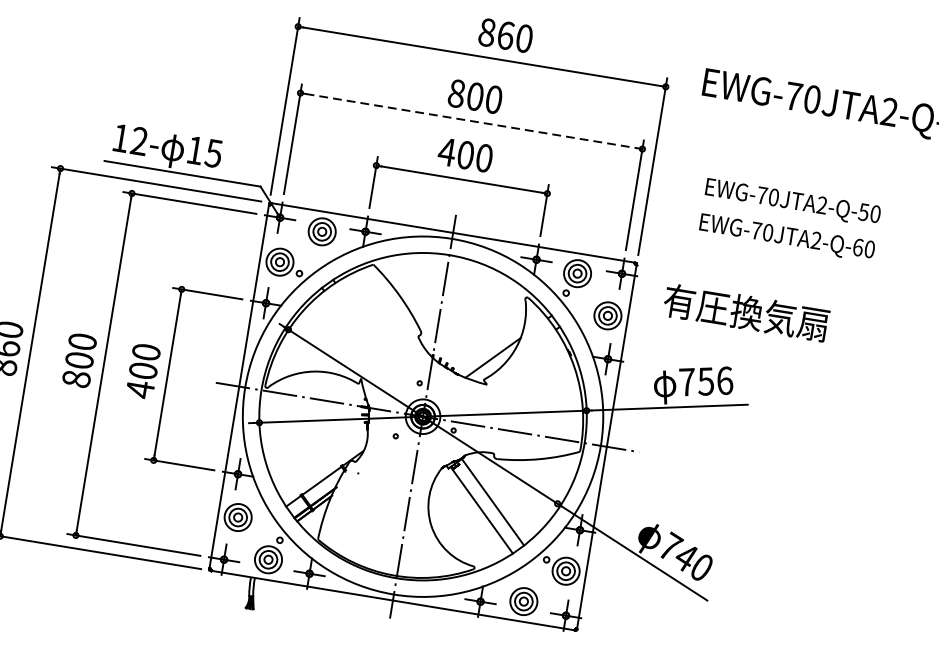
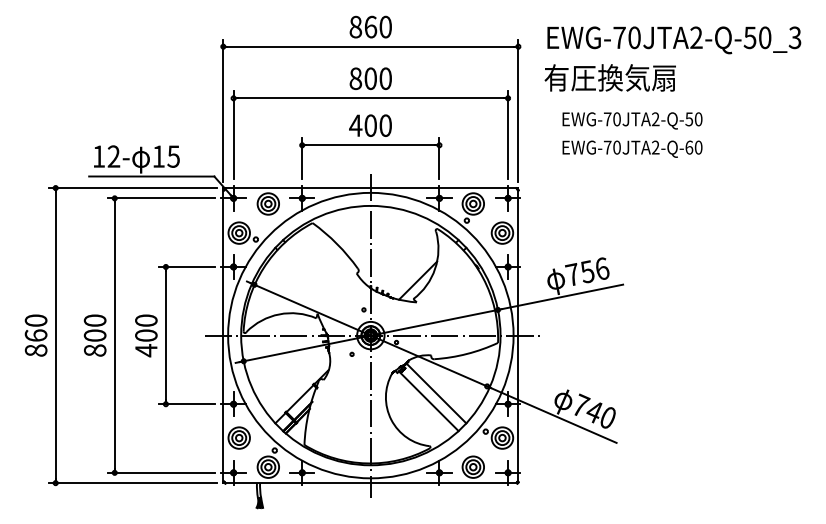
text: (505, 34) -> (370, 26), moved
line: (472, 121) -> (371, 98), dashed -> solid
text: (745, 312) -> (609, 77), moved

